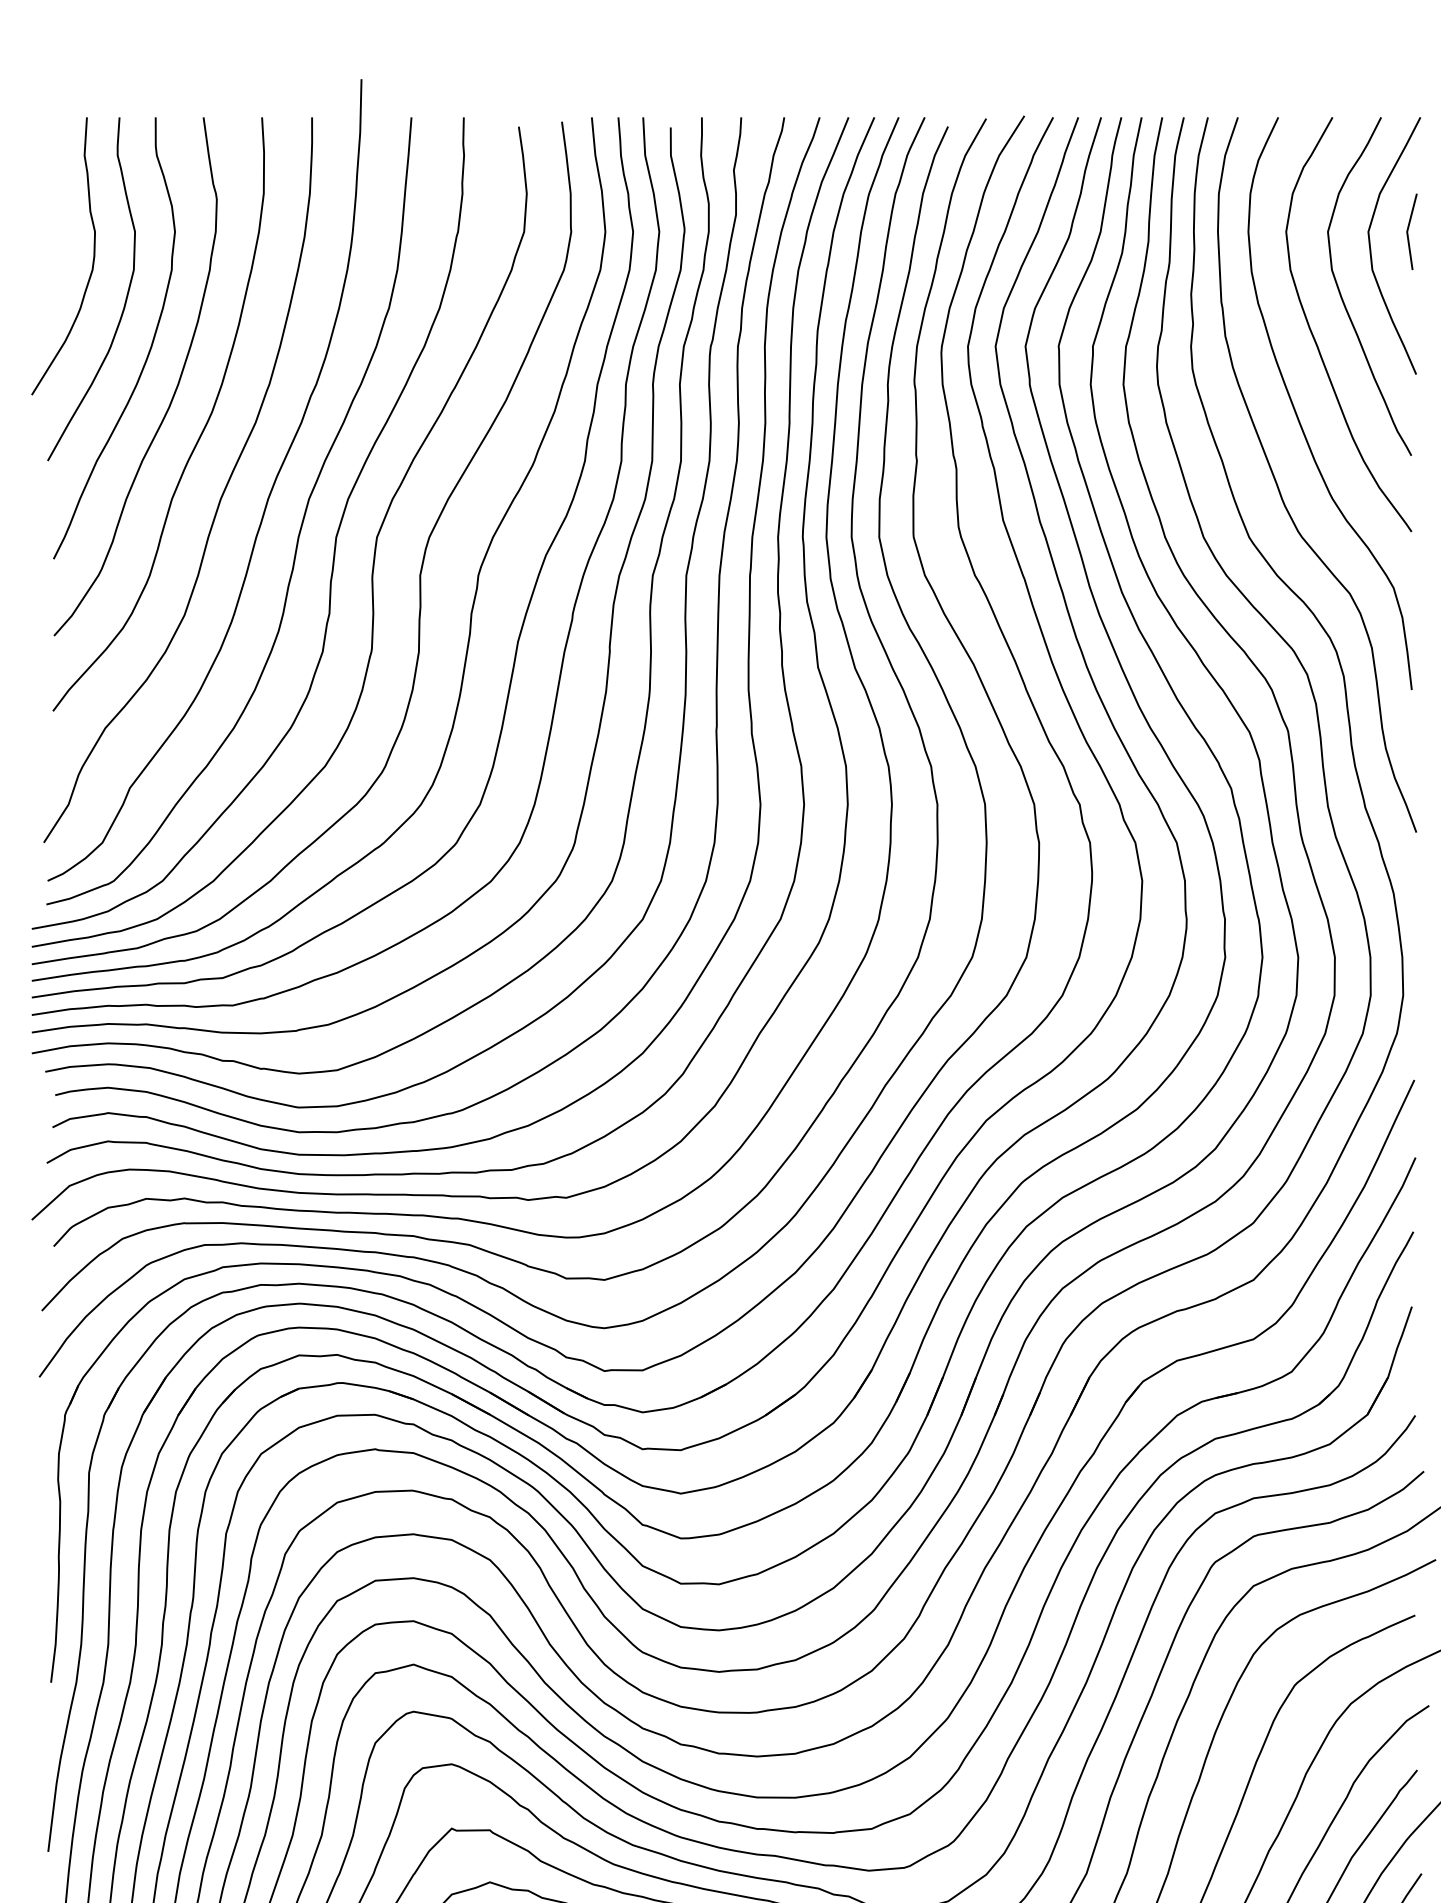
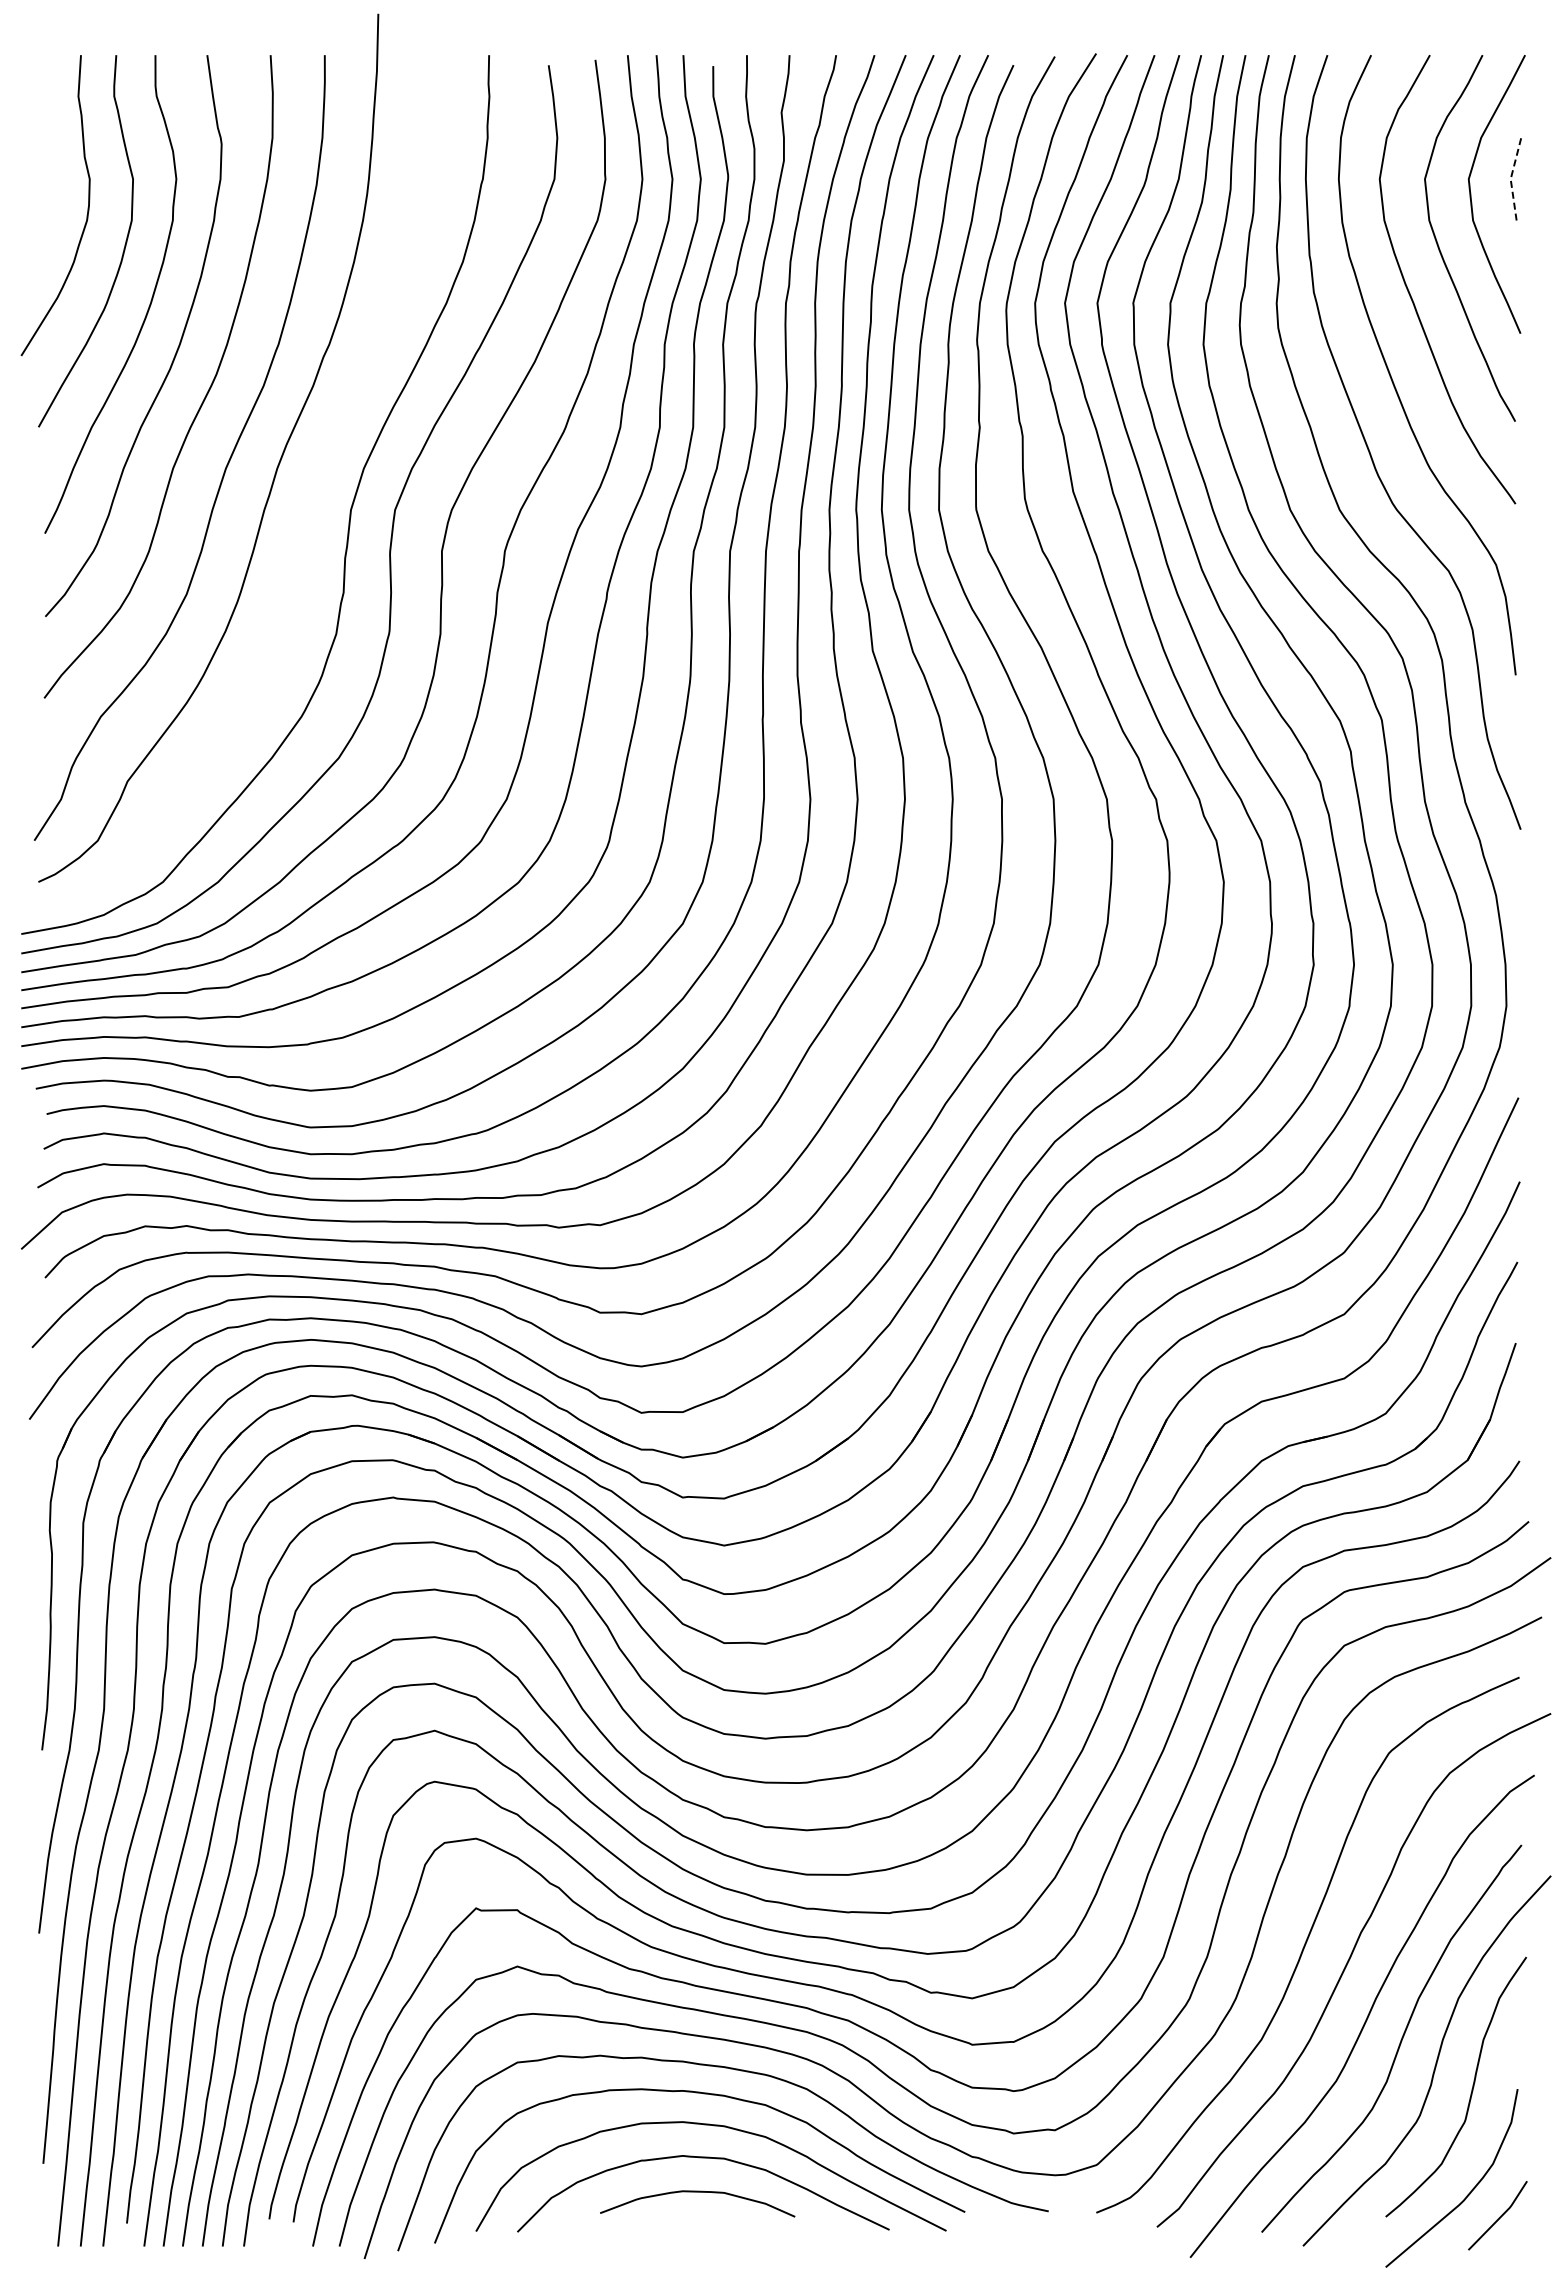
line: (1406, 232) -> (1510, 179), solid -> dashed
curve: (299, 528) -> (311, 500), removed

